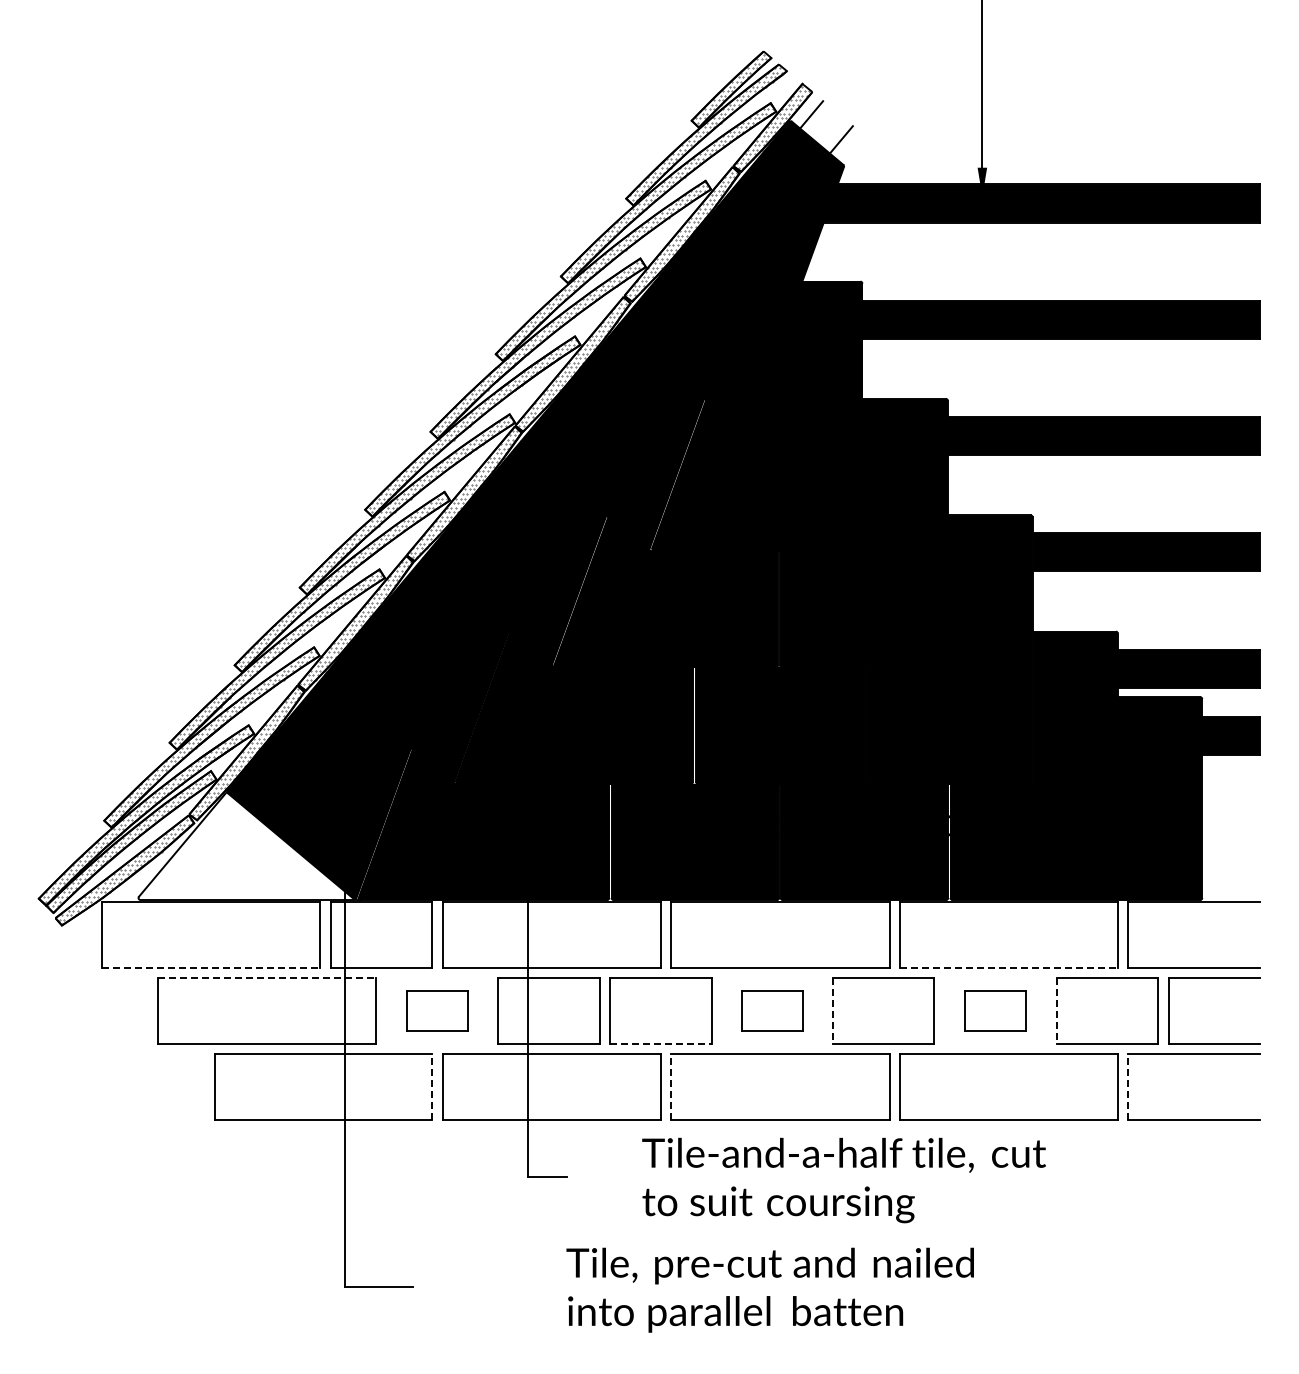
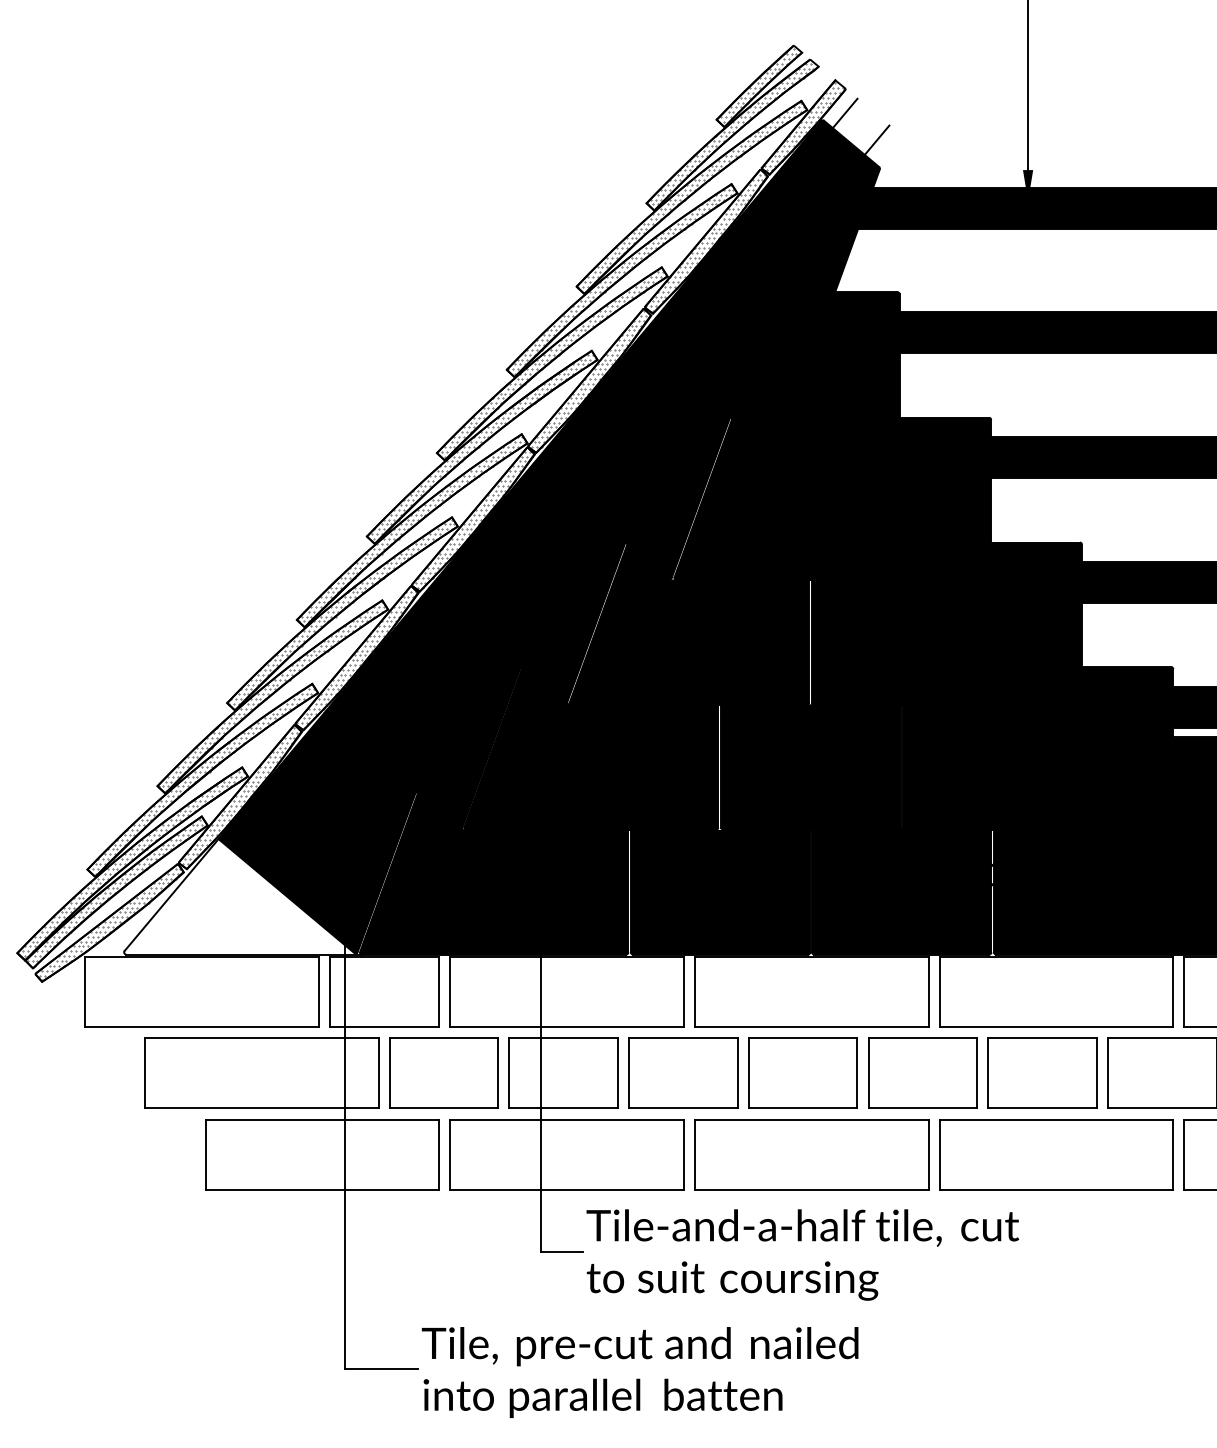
line: (211, 967) -> (202, 1026), dashed -> solid
line: (1008, 967) -> (1056, 1026), dashed -> solid
line: (267, 977) -> (262, 1037), dashed -> solid
part: (437, 1010) -> (444, 1072), size x1.67
part: (772, 1010) -> (803, 1072), size x1.67
part: (995, 1010) -> (1042, 1072), size x1.67
line: (833, 1011) -> (868, 1073), dashed -> solid
line: (1056, 1011) -> (1107, 1073), dashed -> solid
line: (660, 1043) -> (683, 1108), dashed -> solid
line: (432, 1086) -> (439, 1154), dashed -> solid
line: (671, 1086) -> (695, 1154), dashed -> solid
line: (1128, 1086) -> (1184, 1154), dashed -> solid
text: (843, 1180) -> (802, 1254), moved
text: (769, 1289) -> (639, 1371), moved

